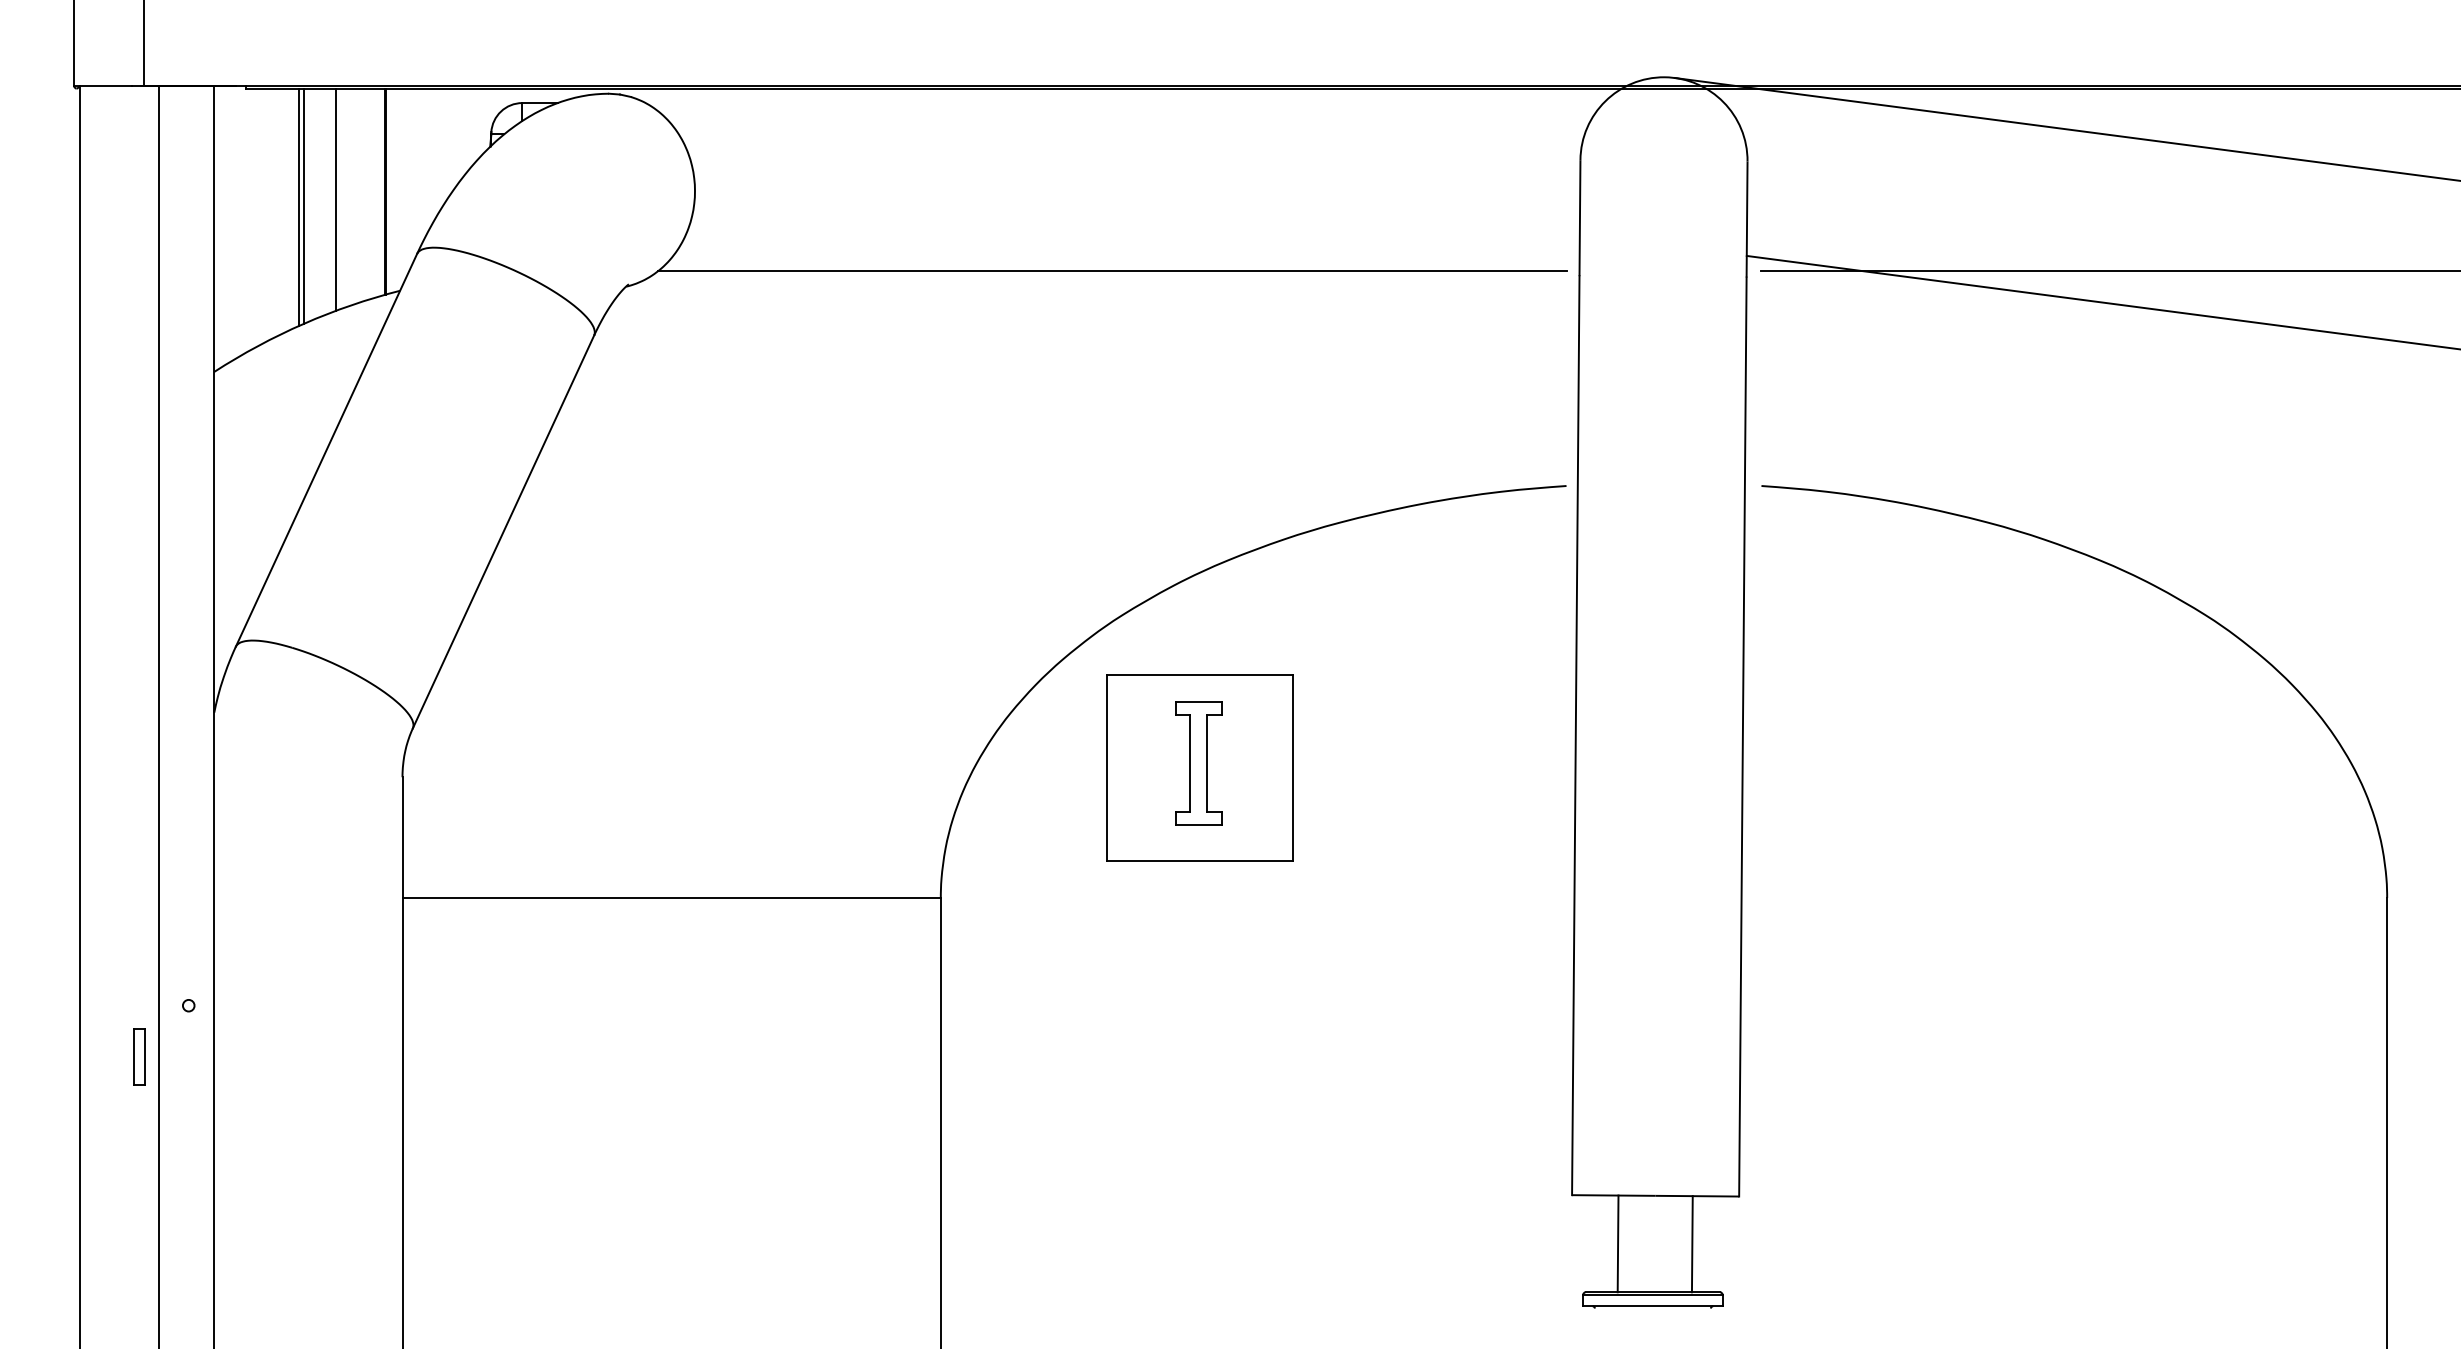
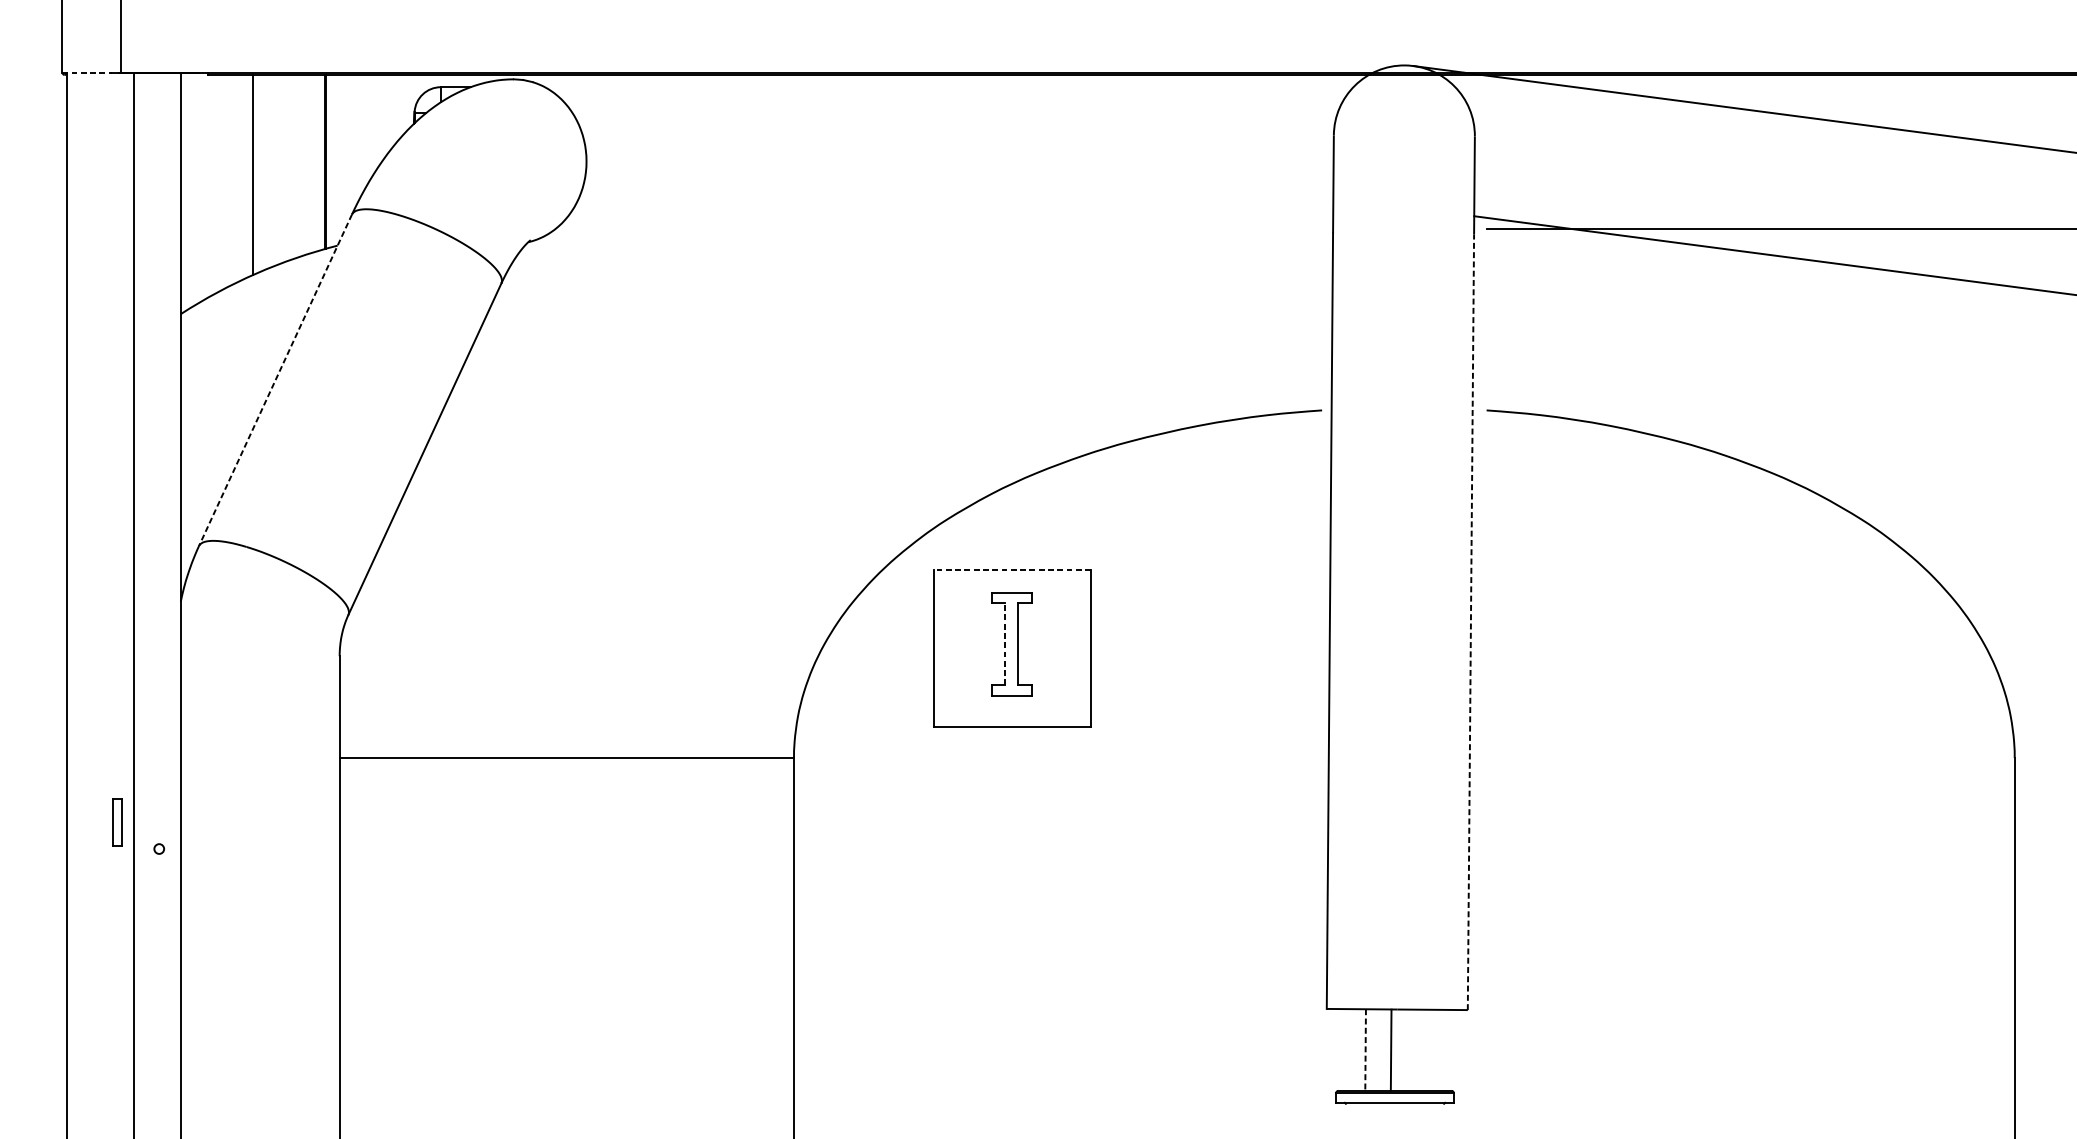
line: (103, 86) -> (87, 73), solid -> dashed
line: (336, 199) -> (283, 168), removed
line: (303, 205) -> (256, 173), removed
line: (1111, 271) -> (938, 229), removed
line: (326, 450) -> (275, 380), solid -> dashed
line: (1199, 675) -> (1012, 570), solid -> dashed
line: (1742, 737) -> (1470, 622), solid -> dashed
line: (1190, 763) -> (1004, 644), solid -> dashed
part: (139, 1056) -> (117, 821), moved
line: (1618, 1244) -> (1365, 1050), solid -> dashed
line: (1691, 1244) -> (1390, 1050), moved

